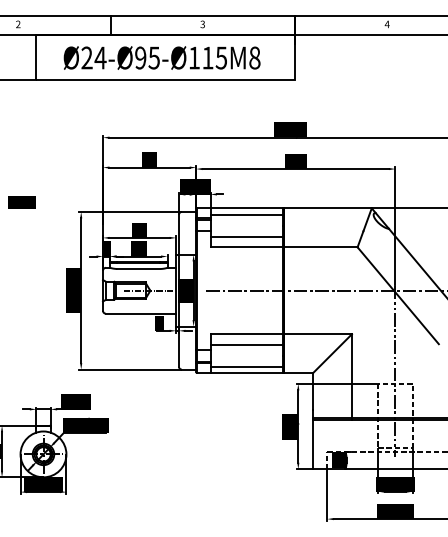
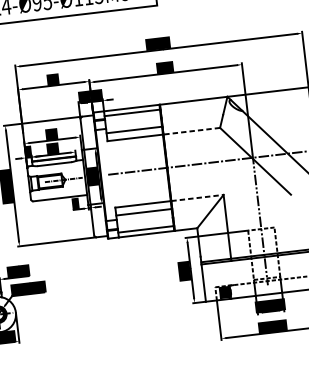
line: (320, 247) -> (191, 131), solid -> dashed
line: (318, 334) -> (198, 198), solid -> dashed

